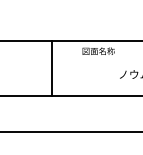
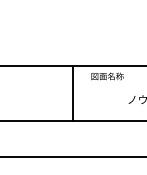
line: (51, 68) -> (72, 93), moved

